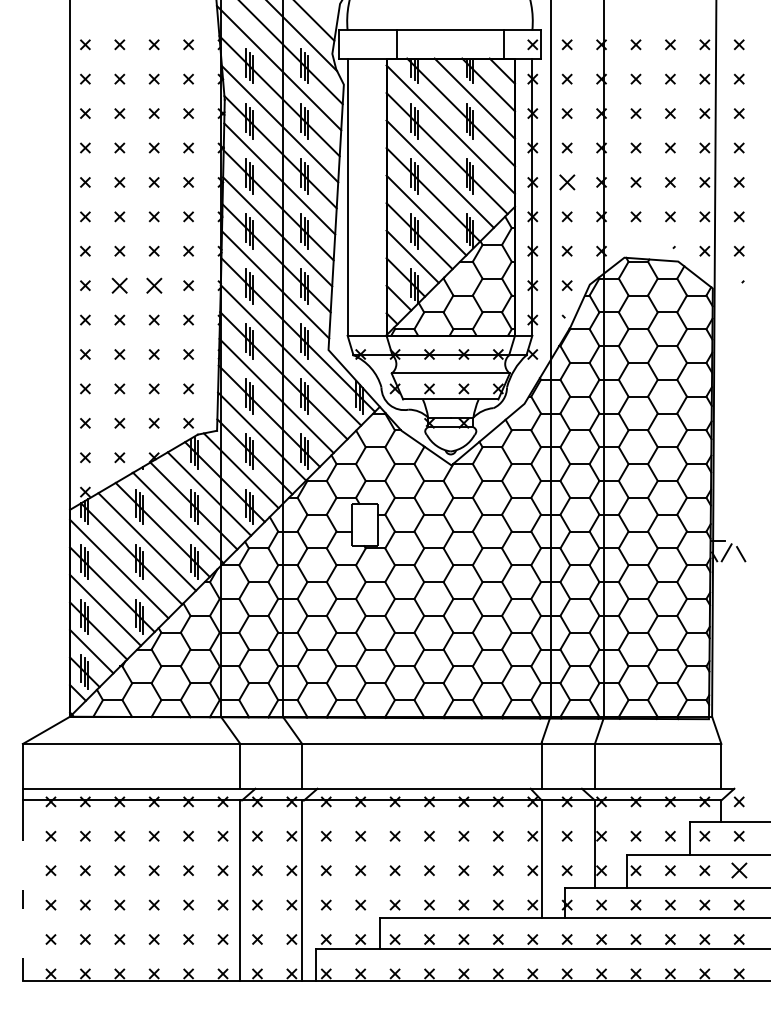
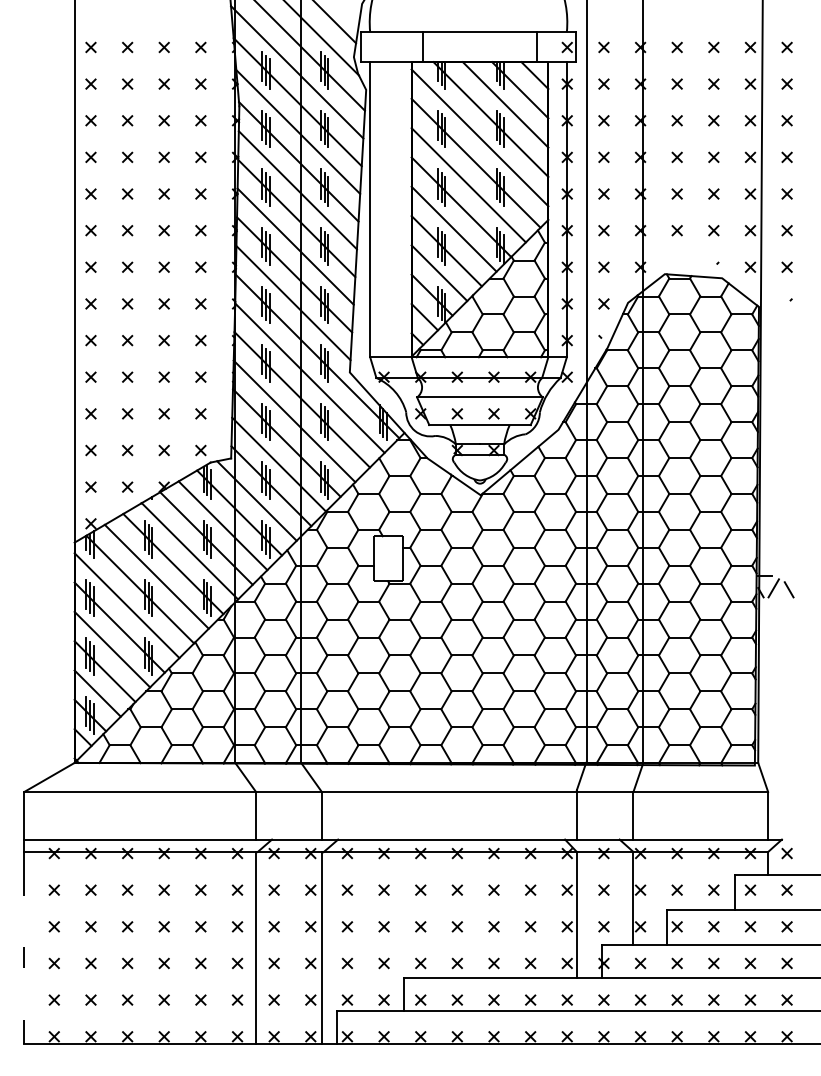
part: (566, 182) -> (603, 194), size x0.62
part: (119, 285) -> (127, 303), size x0.62
part: (153, 285) -> (163, 303), size x0.62
part: (738, 870) -> (786, 926), size x0.62

